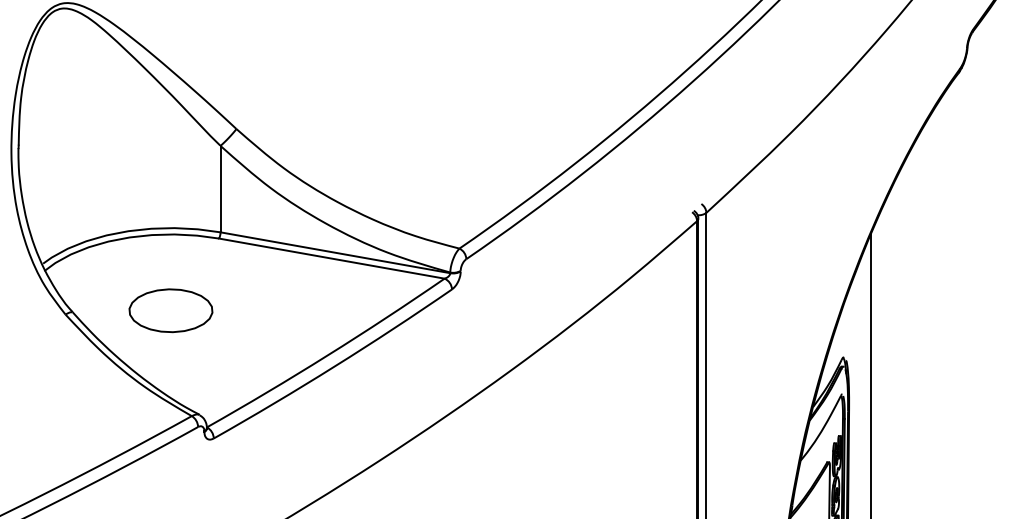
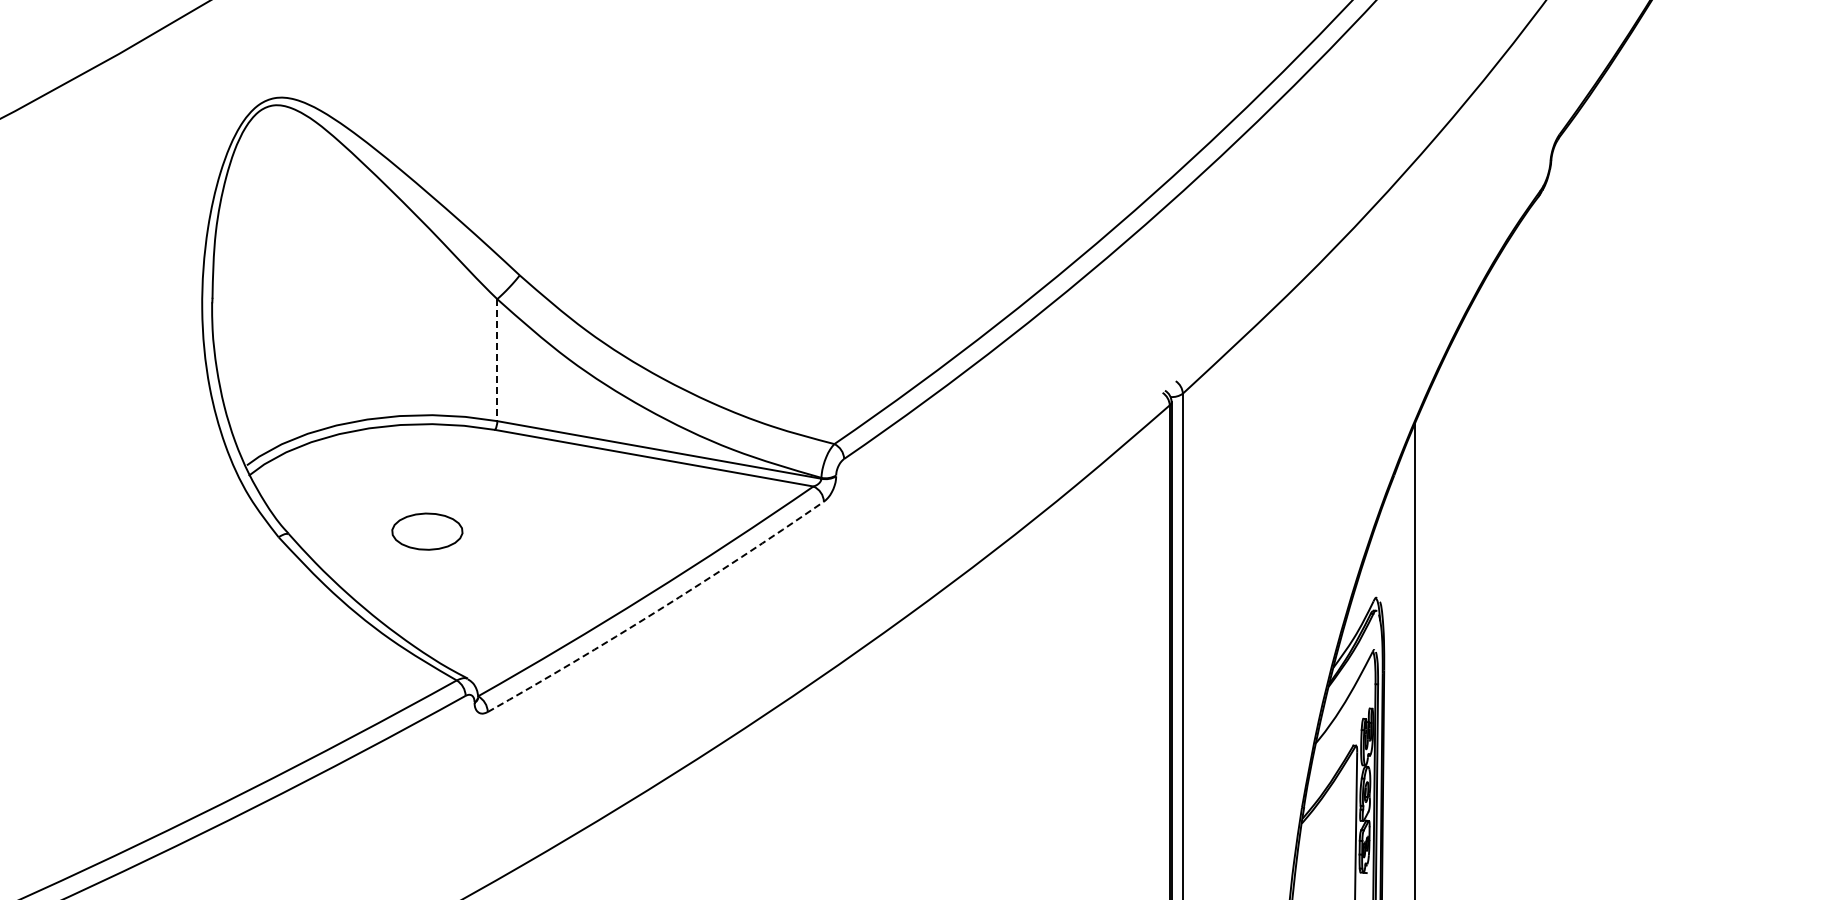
line: (220, 189) -> (497, 360), solid -> dashed
part: (171, 310) -> (427, 531), size x0.6
arc: (334, 366) -> (658, 610), solid -> dashed

